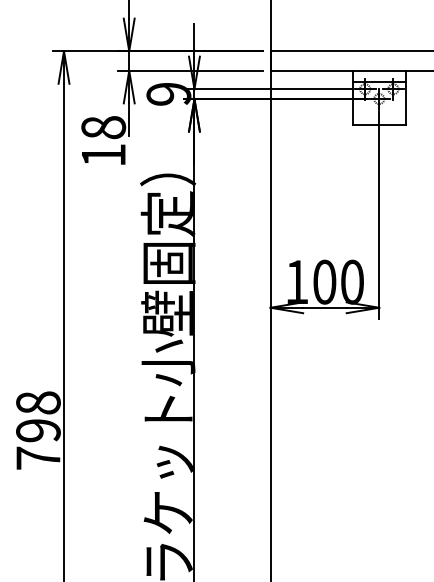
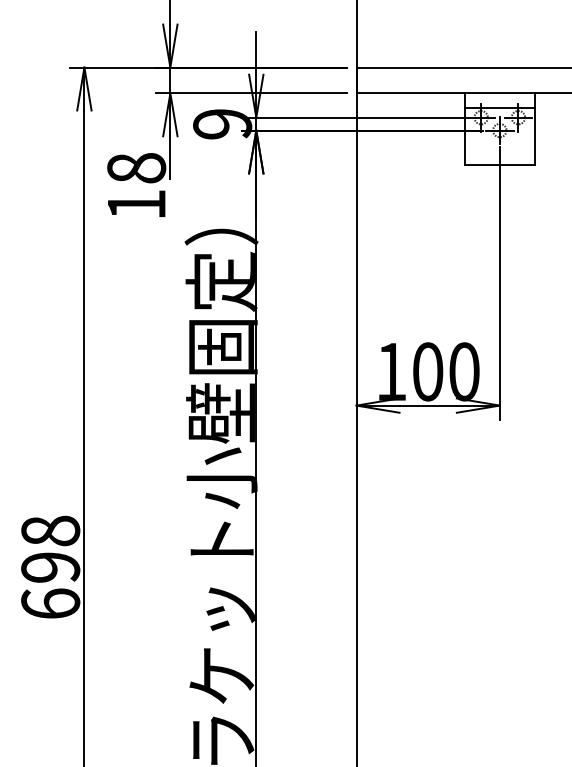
text: (38, 457) -> (50, 603), 798 -> 698

